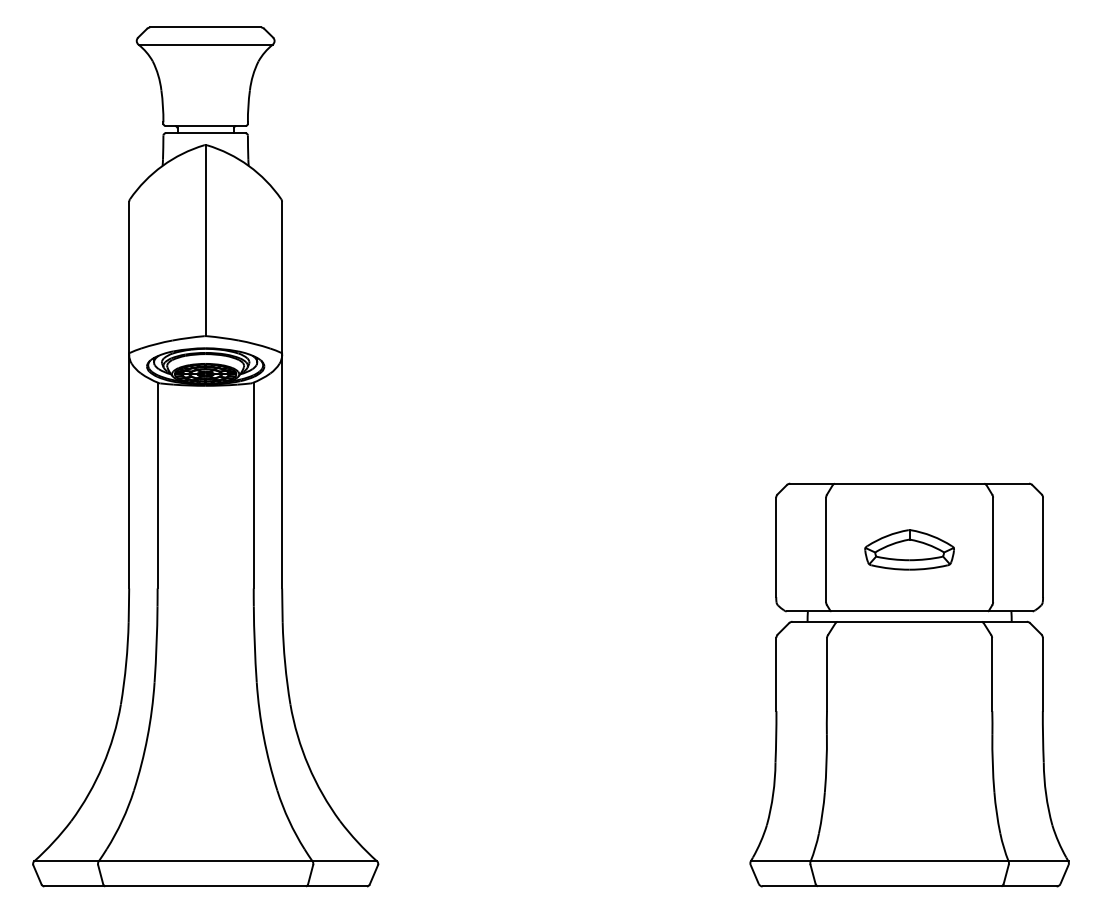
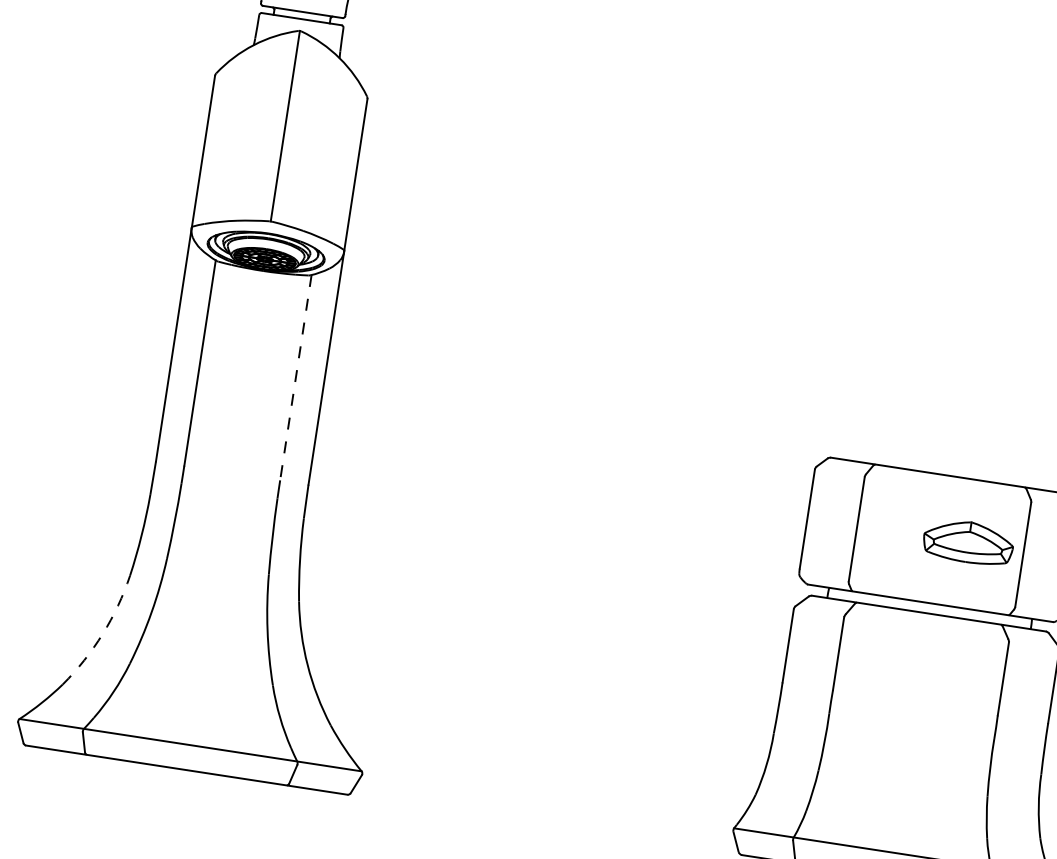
line: (253, 485) -> (295, 377), solid -> dashed
part: (909, 549) -> (968, 541), moved
arc: (102, 765) -> (102, 633), solid -> dashed

